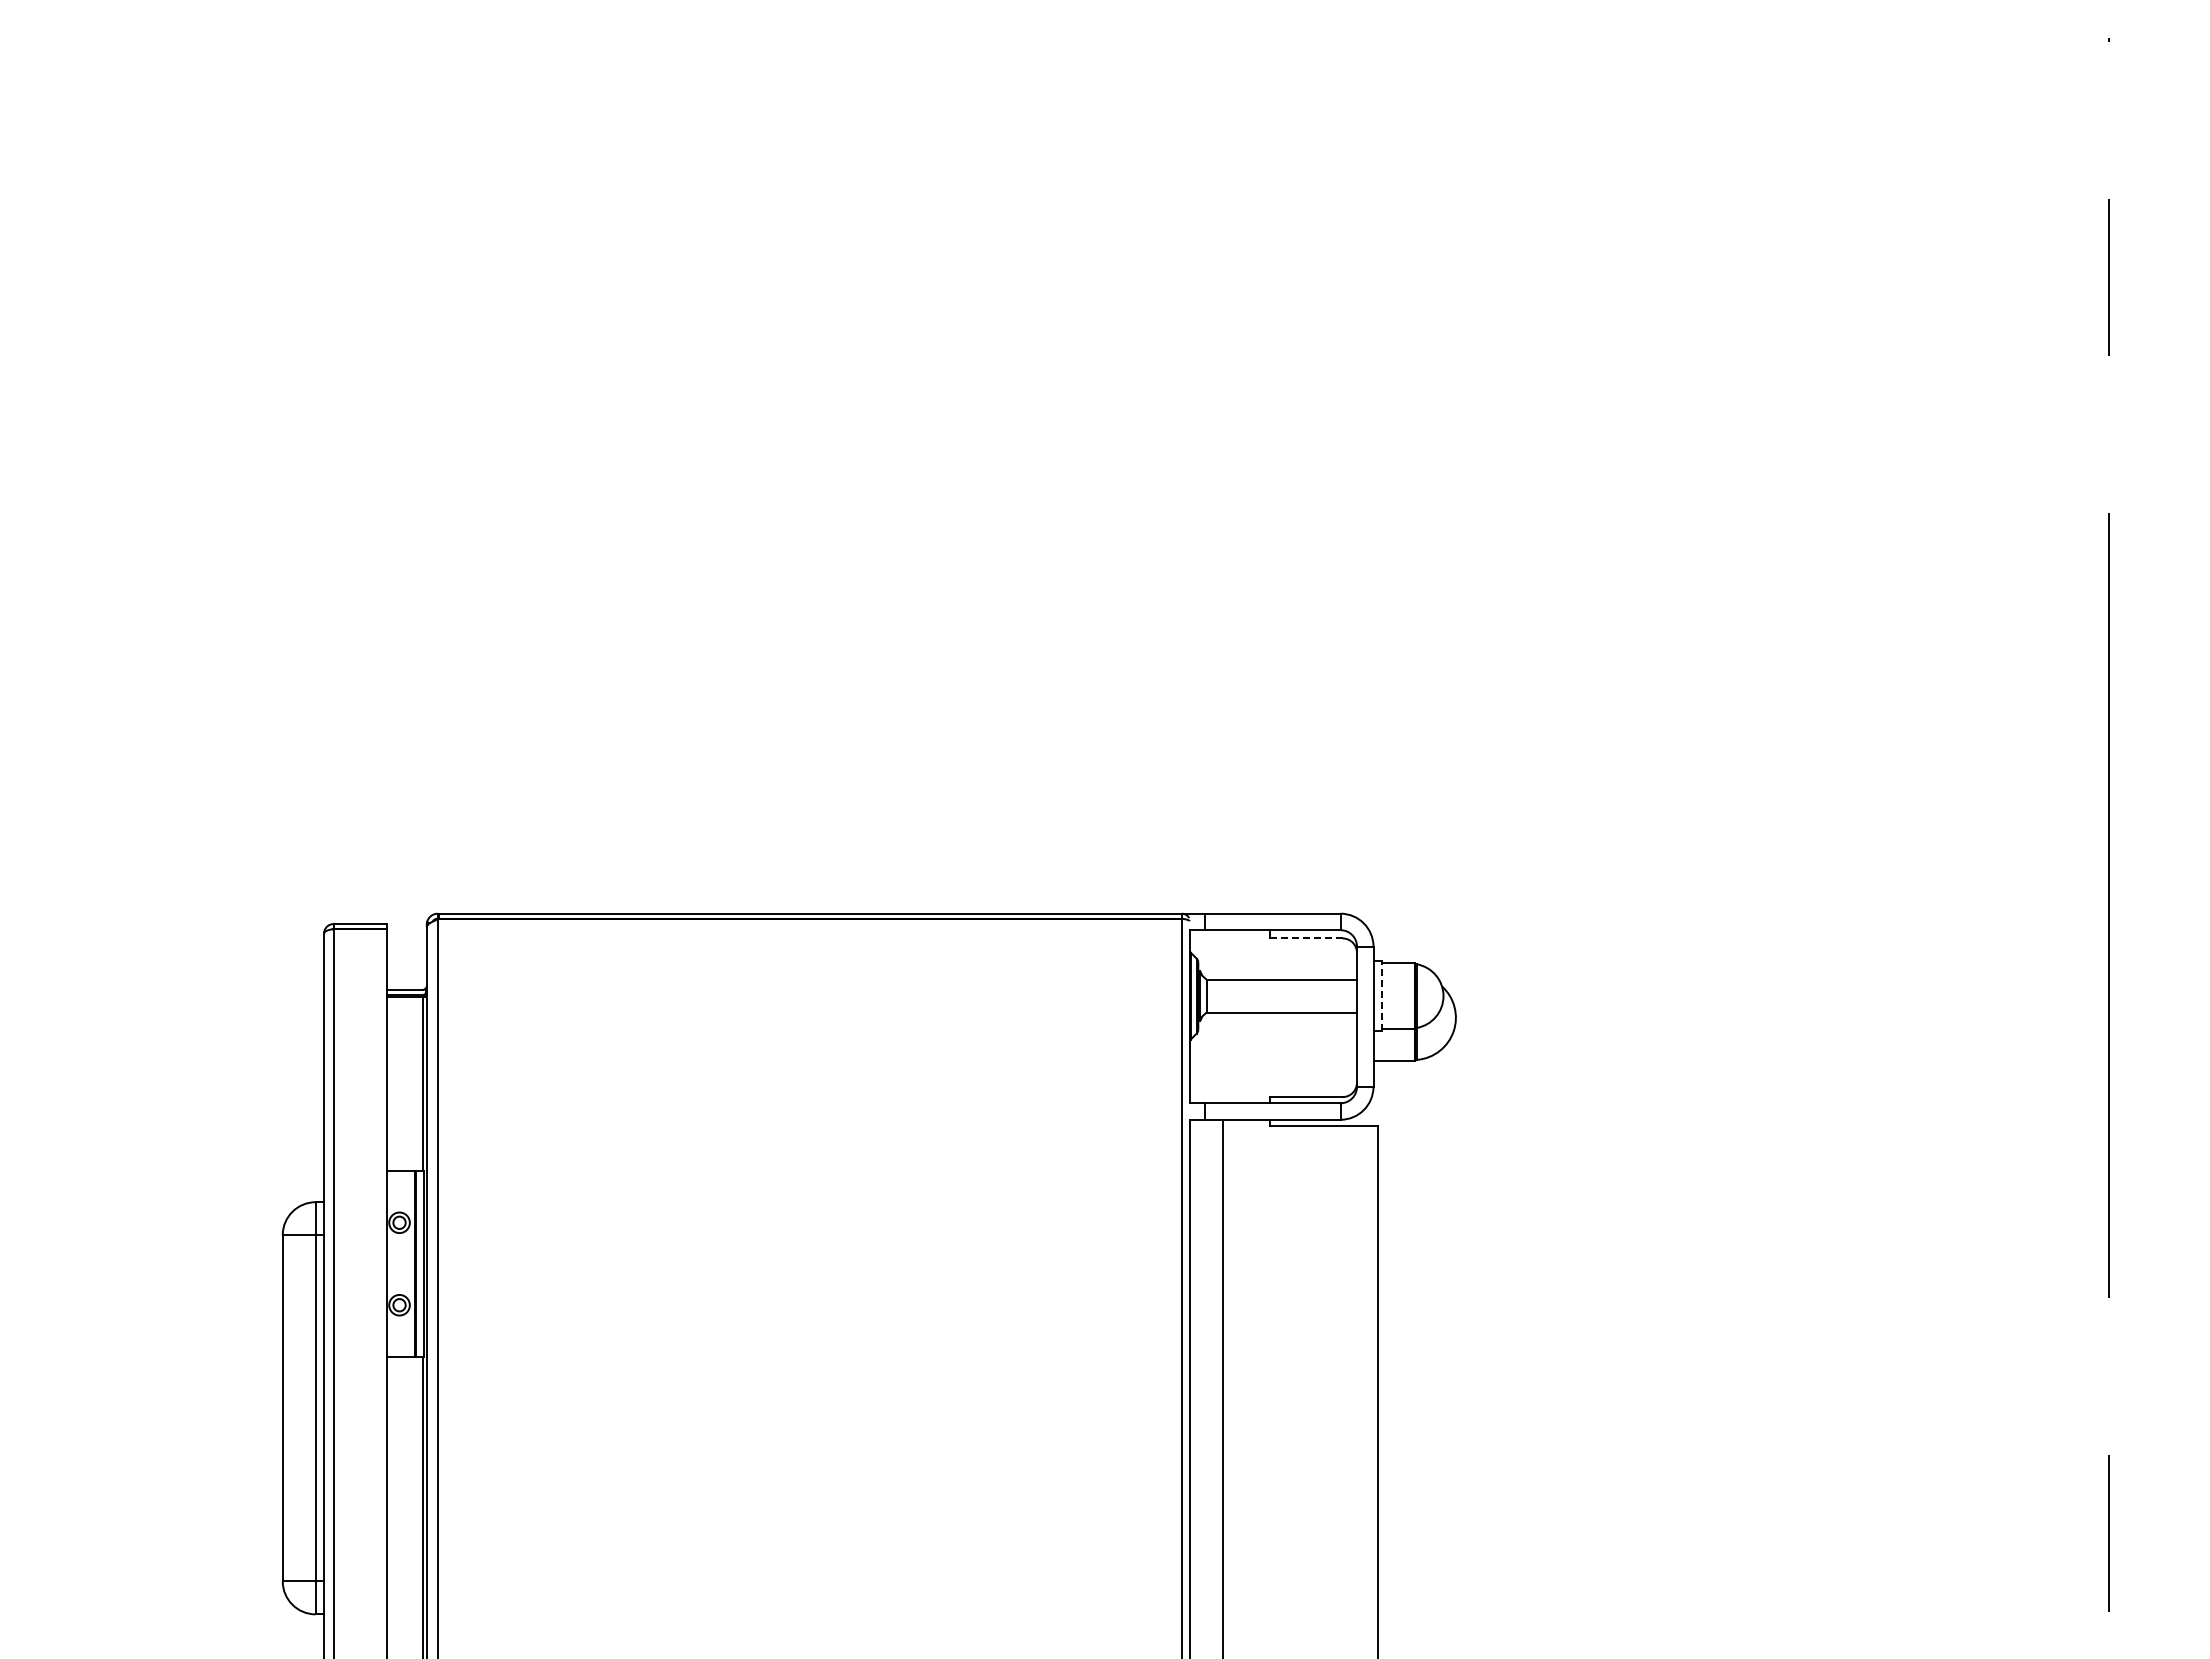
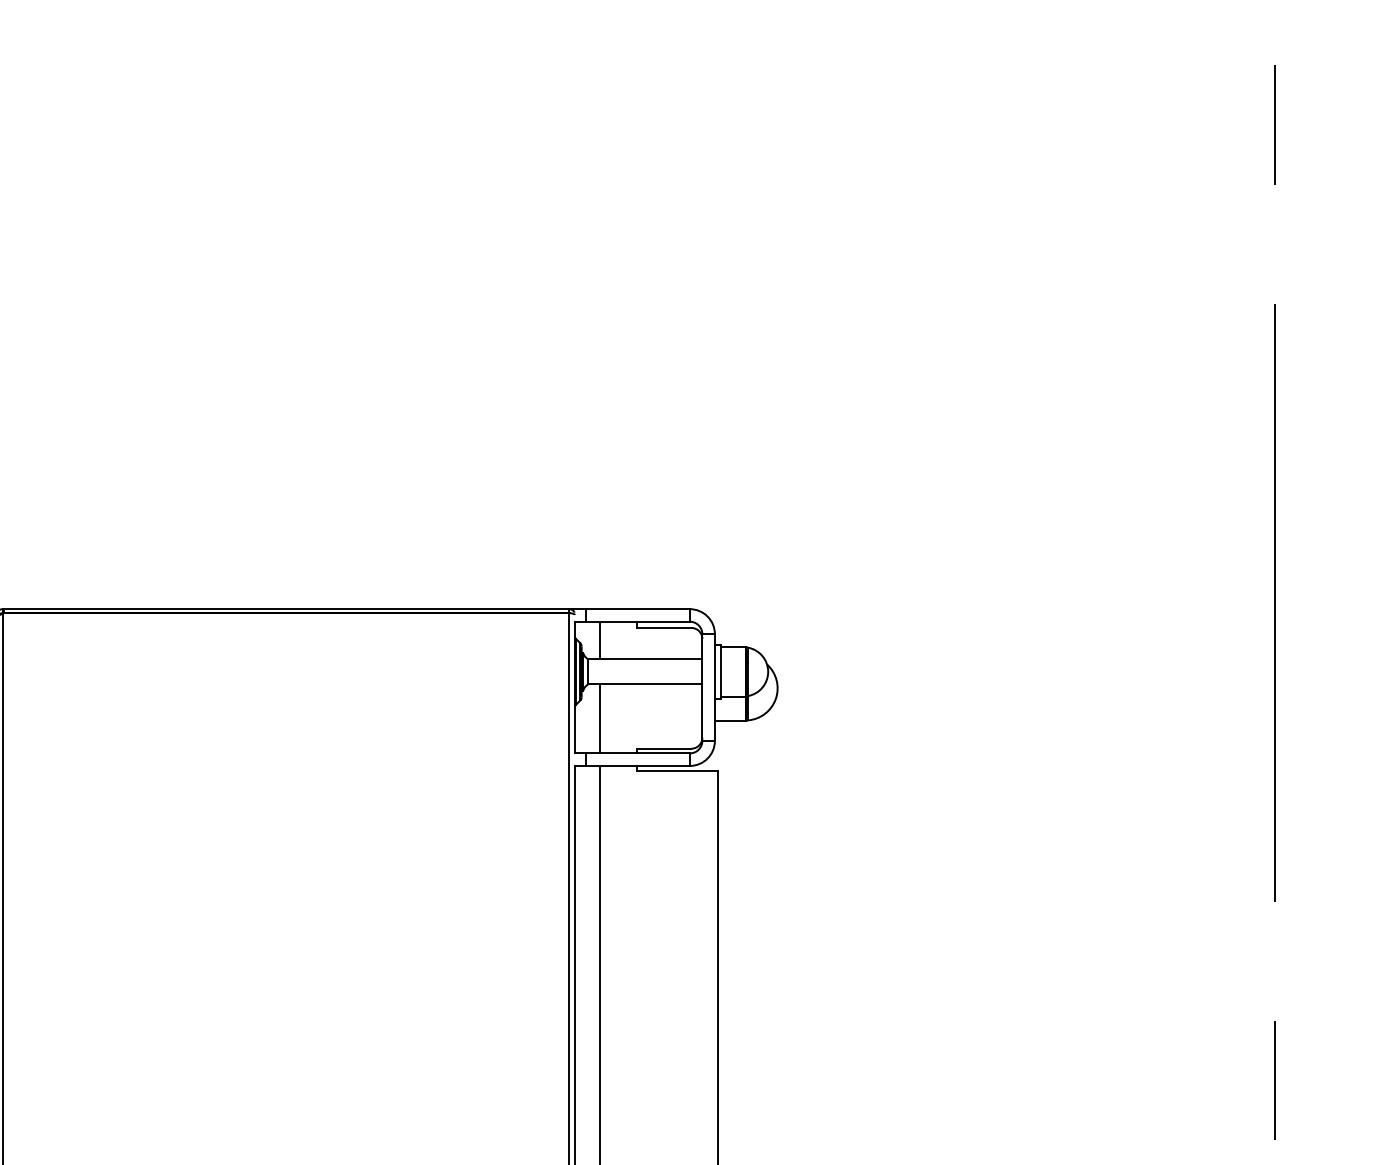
line: (1306, 938) -> (663, 628), dashed -> solid
line: (1223, 954) -> (600, 640), added
line: (1381, 995) -> (721, 671), dashed -> solid
line: (1223, 1057) -> (600, 718), added

